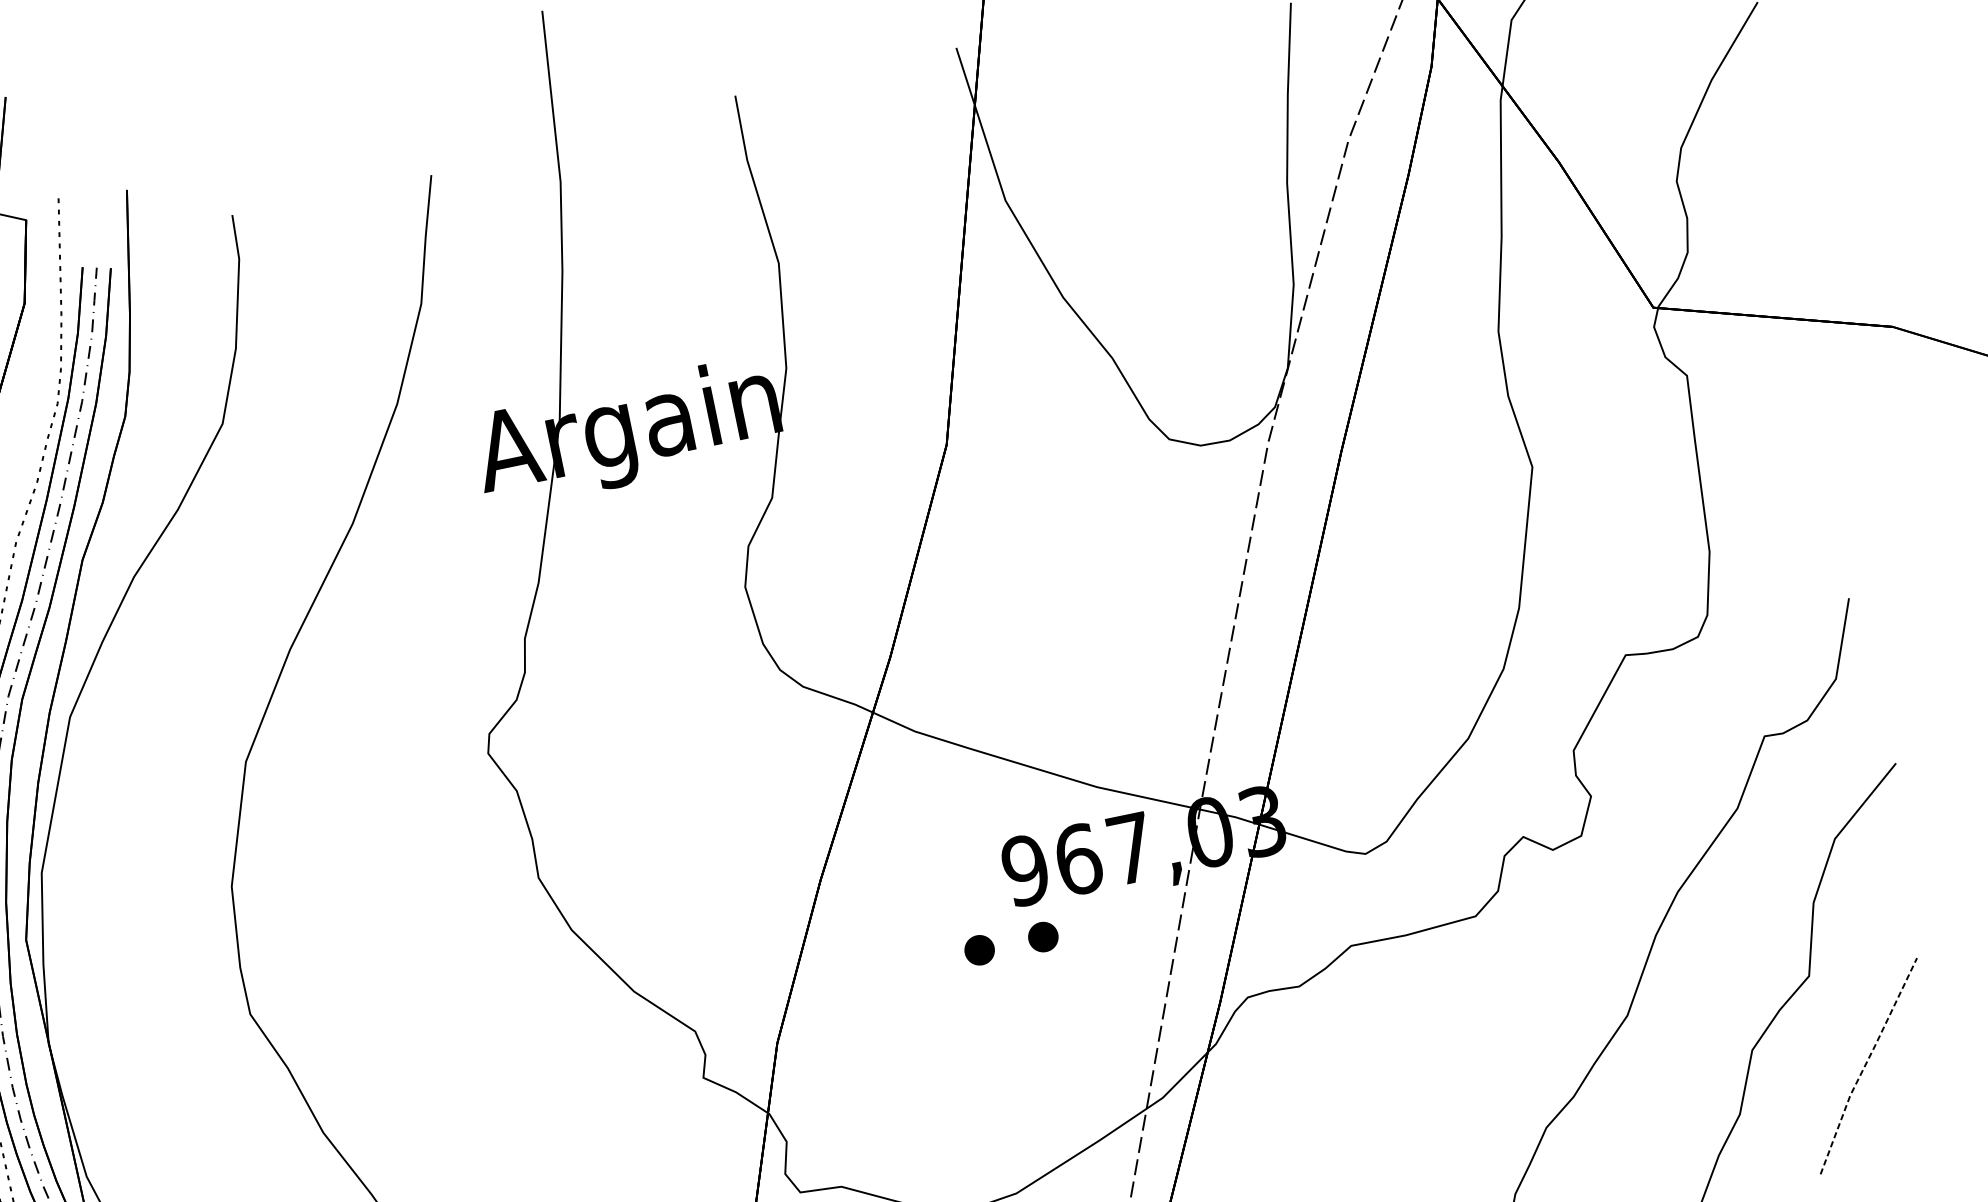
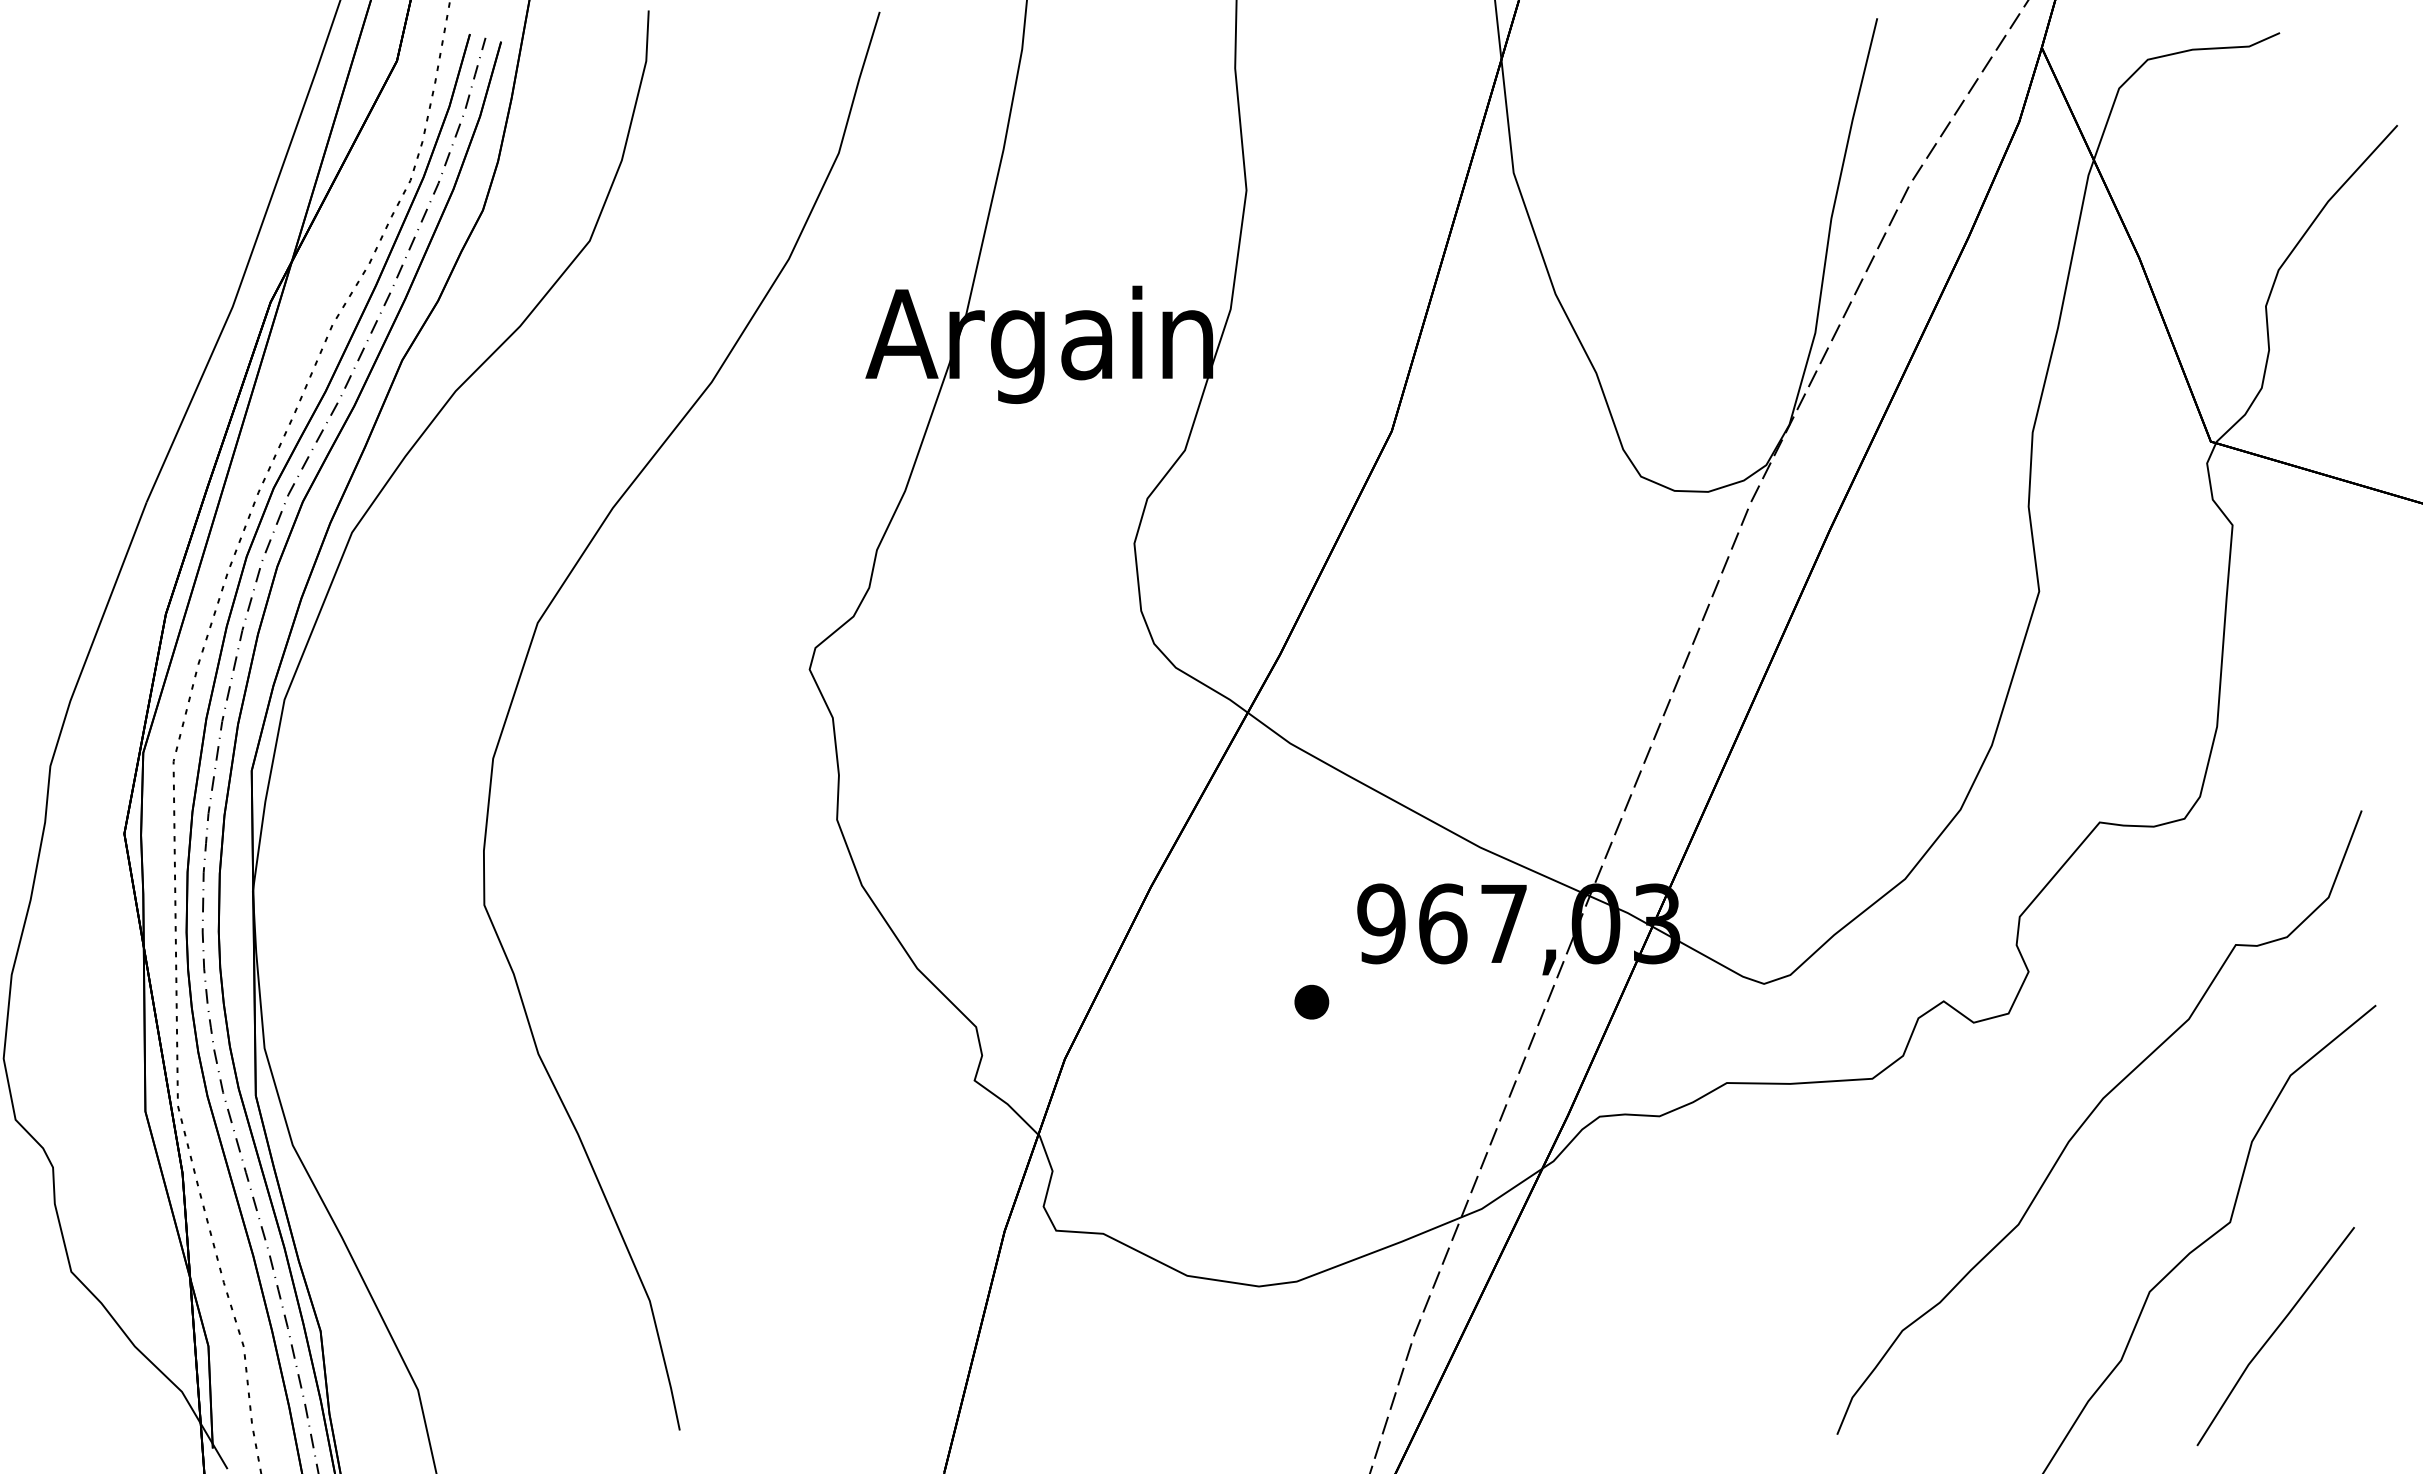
part: (1042, 936) -> (1385, 1001), removed
line: (1865, 1065) -> (2272, 1334), dashed -> solid

